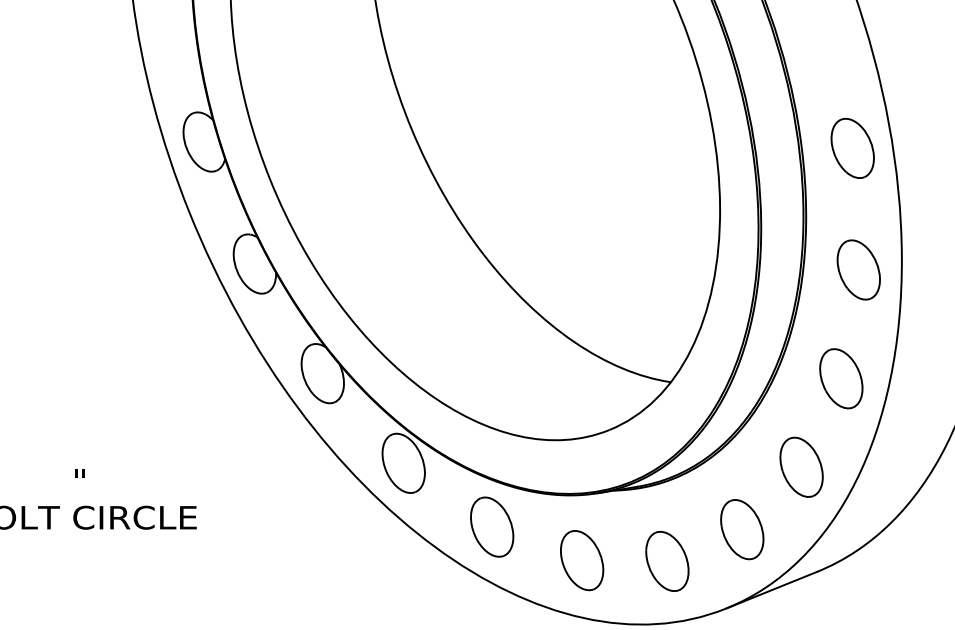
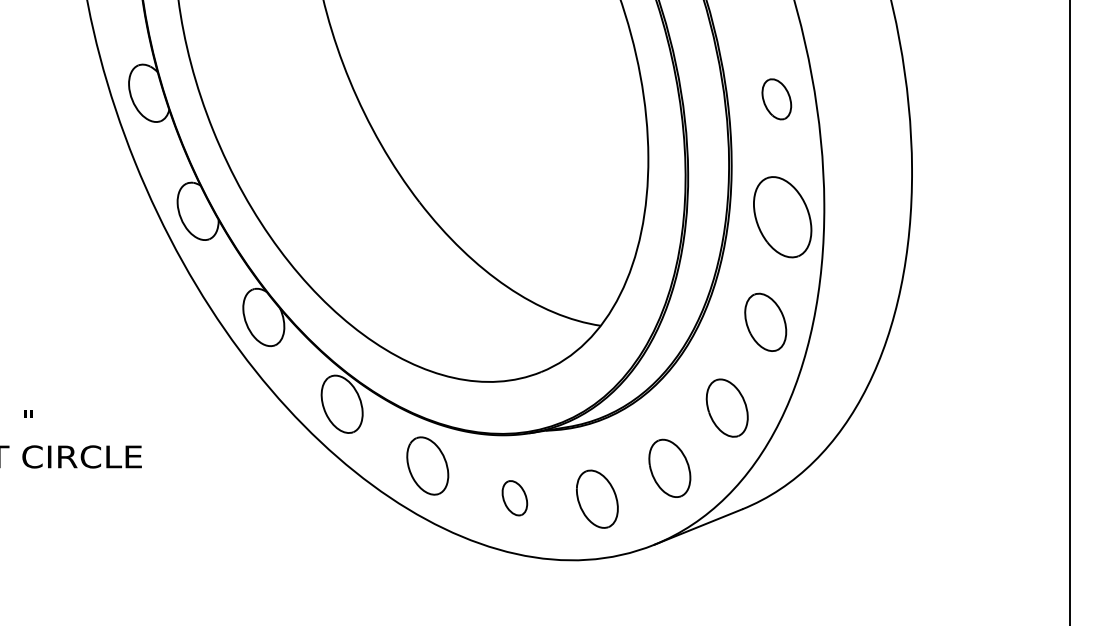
part: (852, 147) -> (776, 98), size x0.7
part: (858, 269) -> (782, 216), size x1.4
part: (581, 559) -> (514, 497), size x0.6

